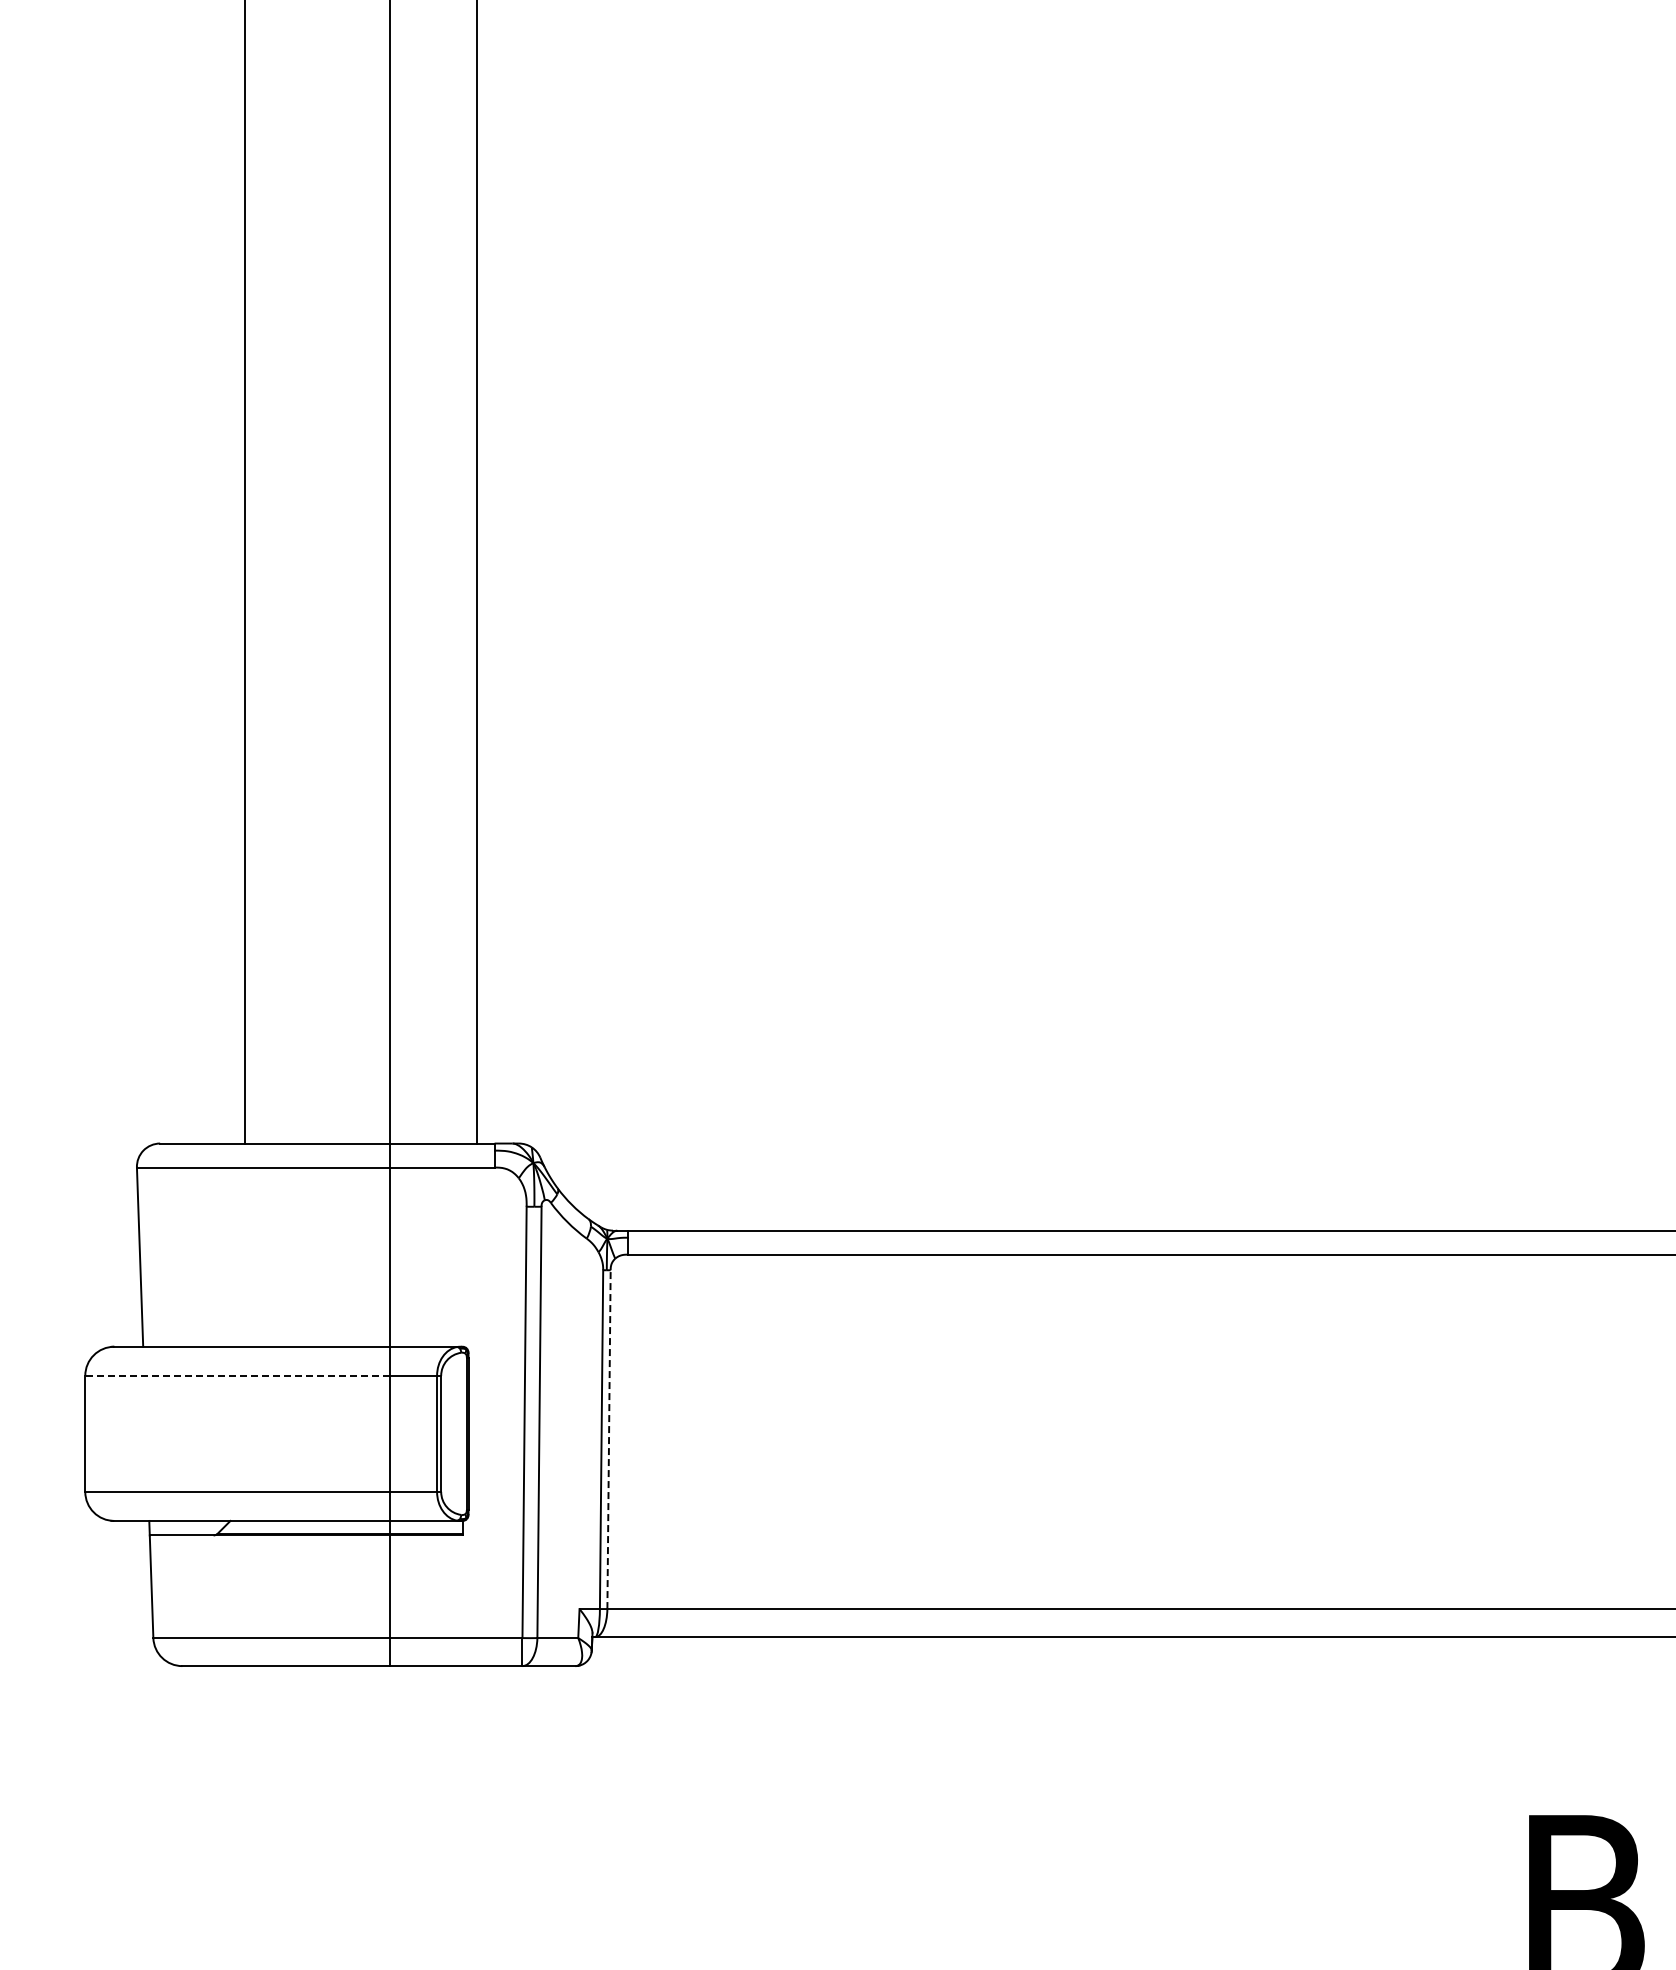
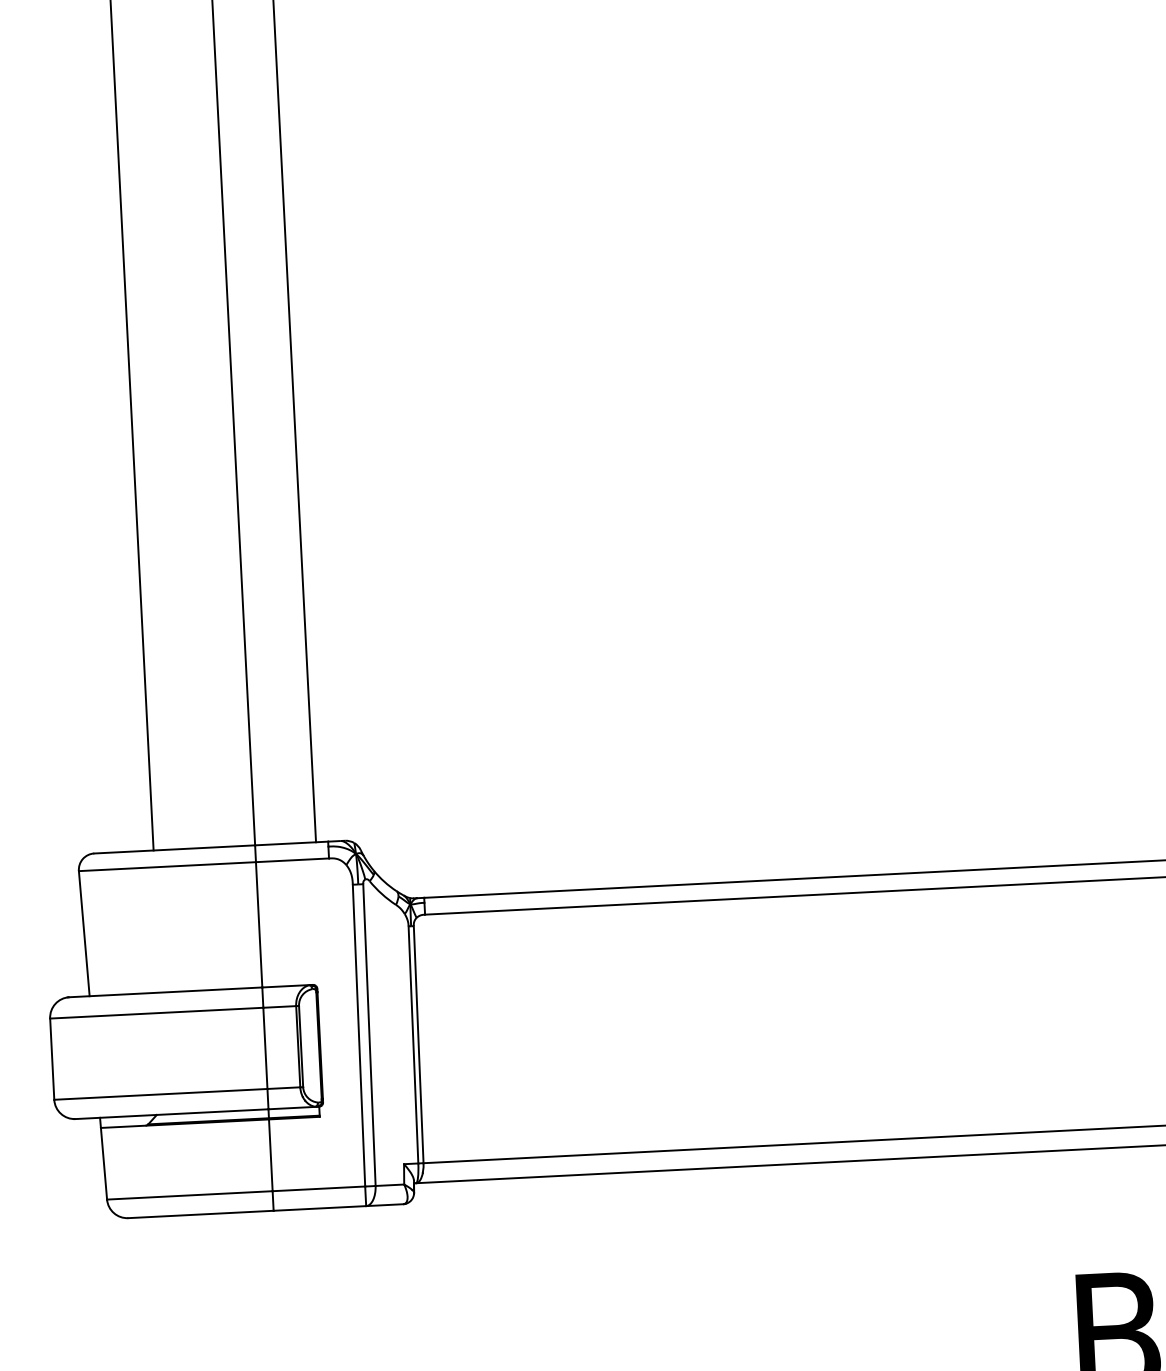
line: (237, 1375) -> (156, 1012), dashed -> solid
line: (609, 1439) -> (419, 1044), dashed -> solid

